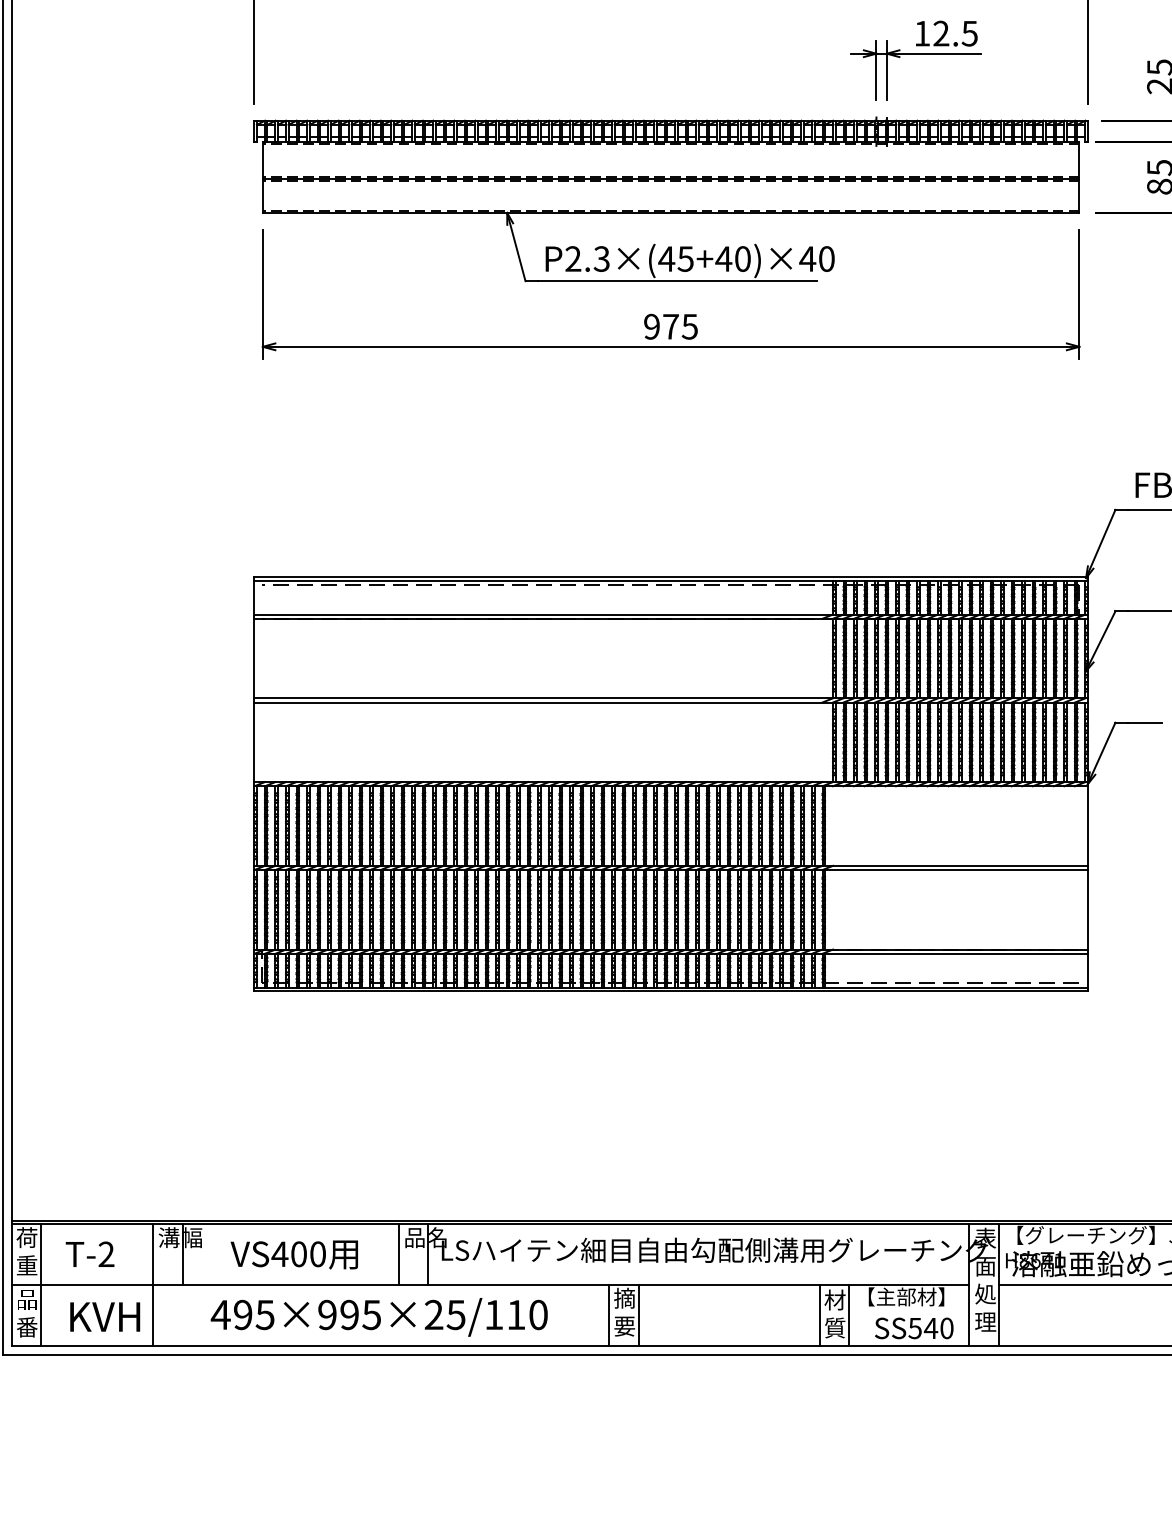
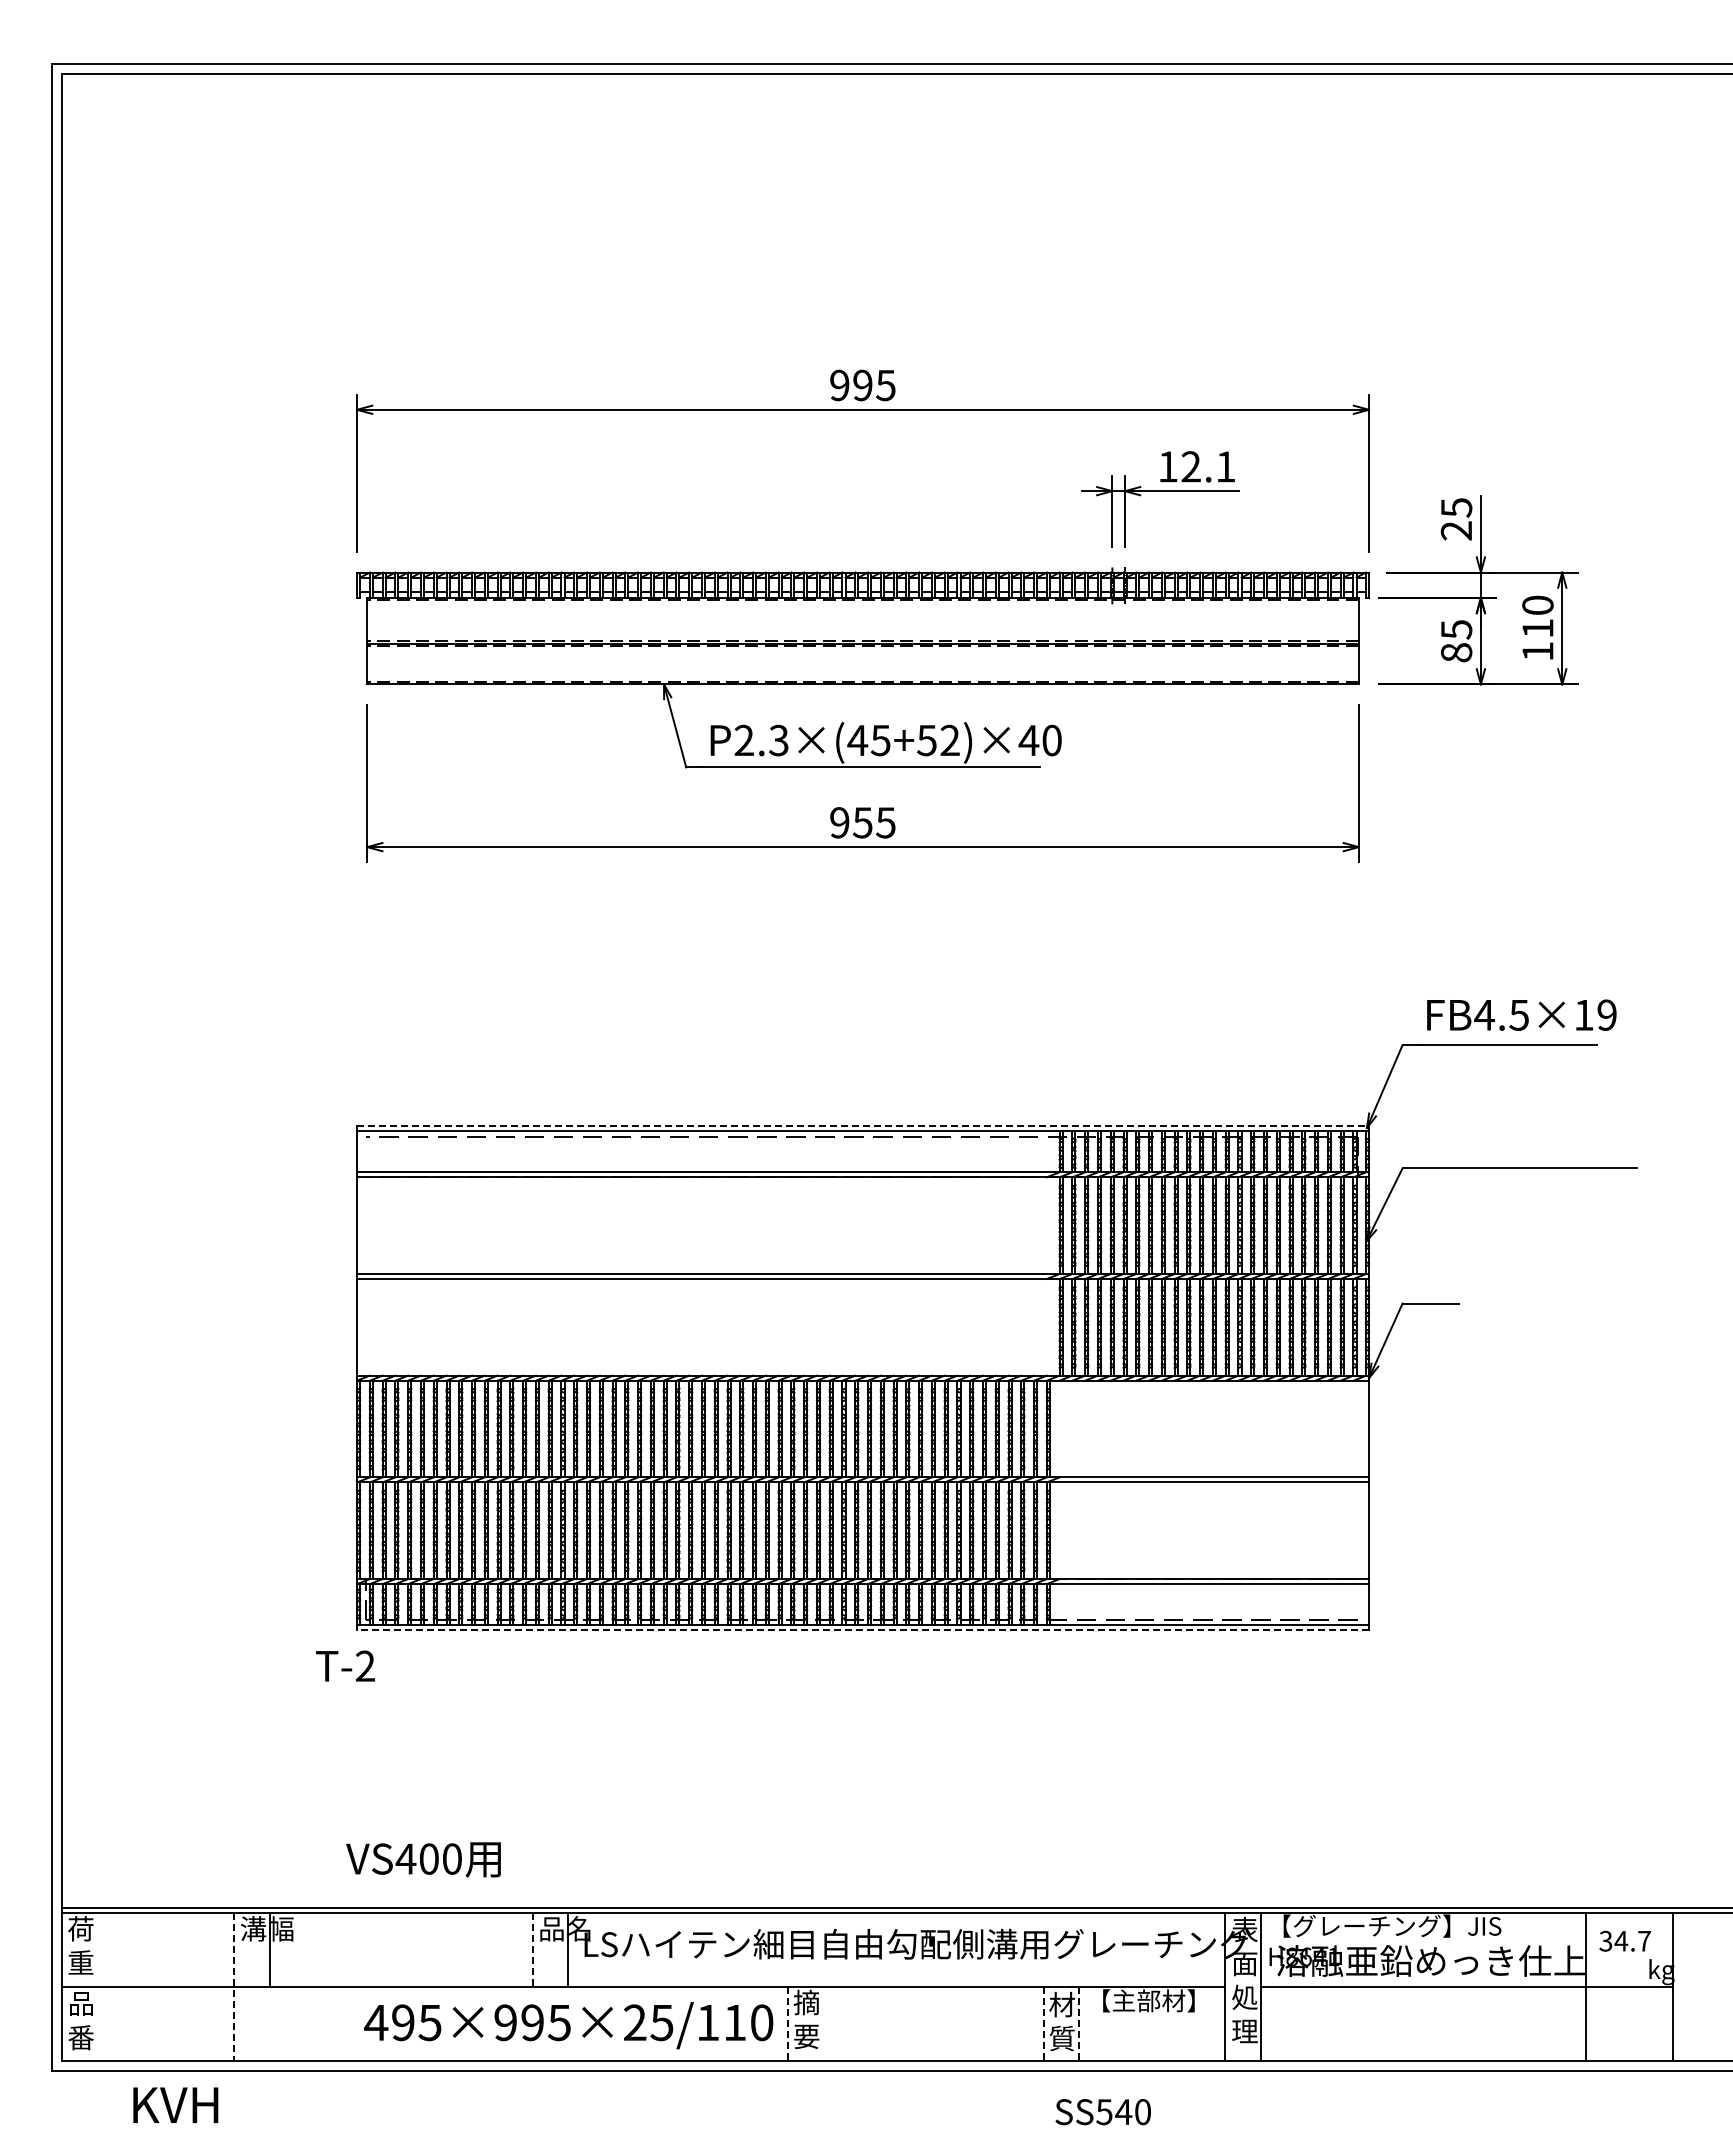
text: (969, 33) -> (1225, 466), 12.5 -> 12.1
text: (732, 259) -> (937, 740), P2.3×(45+40)×40 -> P2.3×(45+52)×40
text: (670, 326) -> (862, 822), 975 -> 955
line: (671, 576) -> (863, 1126), solid -> dashed
line: (671, 991) -> (863, 1629), solid -> dashed
text: (90, 1253) -> (345, 1665), moved
text: (294, 1254) -> (423, 1859), moved
line: (398, 1254) -> (532, 1949), solid -> dashed
line: (40, 1285) -> (97, 1986), removed
line: (153, 1285) -> (234, 1986), solid -> dashed
line: (609, 1315) -> (788, 2023), solid -> dashed
line: (638, 1315) -> (823, 2023), removed
line: (819, 1315) -> (1043, 2023), solid -> dashed
line: (849, 1315) -> (1079, 2023), solid -> dashed
text: (104, 1316) -> (175, 2104), moved
text: (379, 1317) -> (568, 2025), moved
text: (913, 1328) -> (1102, 2112), moved

